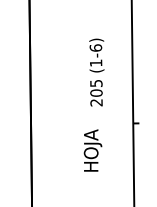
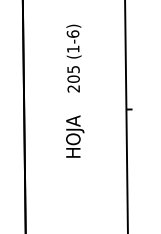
text: (96, 72) -> (73, 58), moved
text: (93, 150) -> (75, 136), moved

